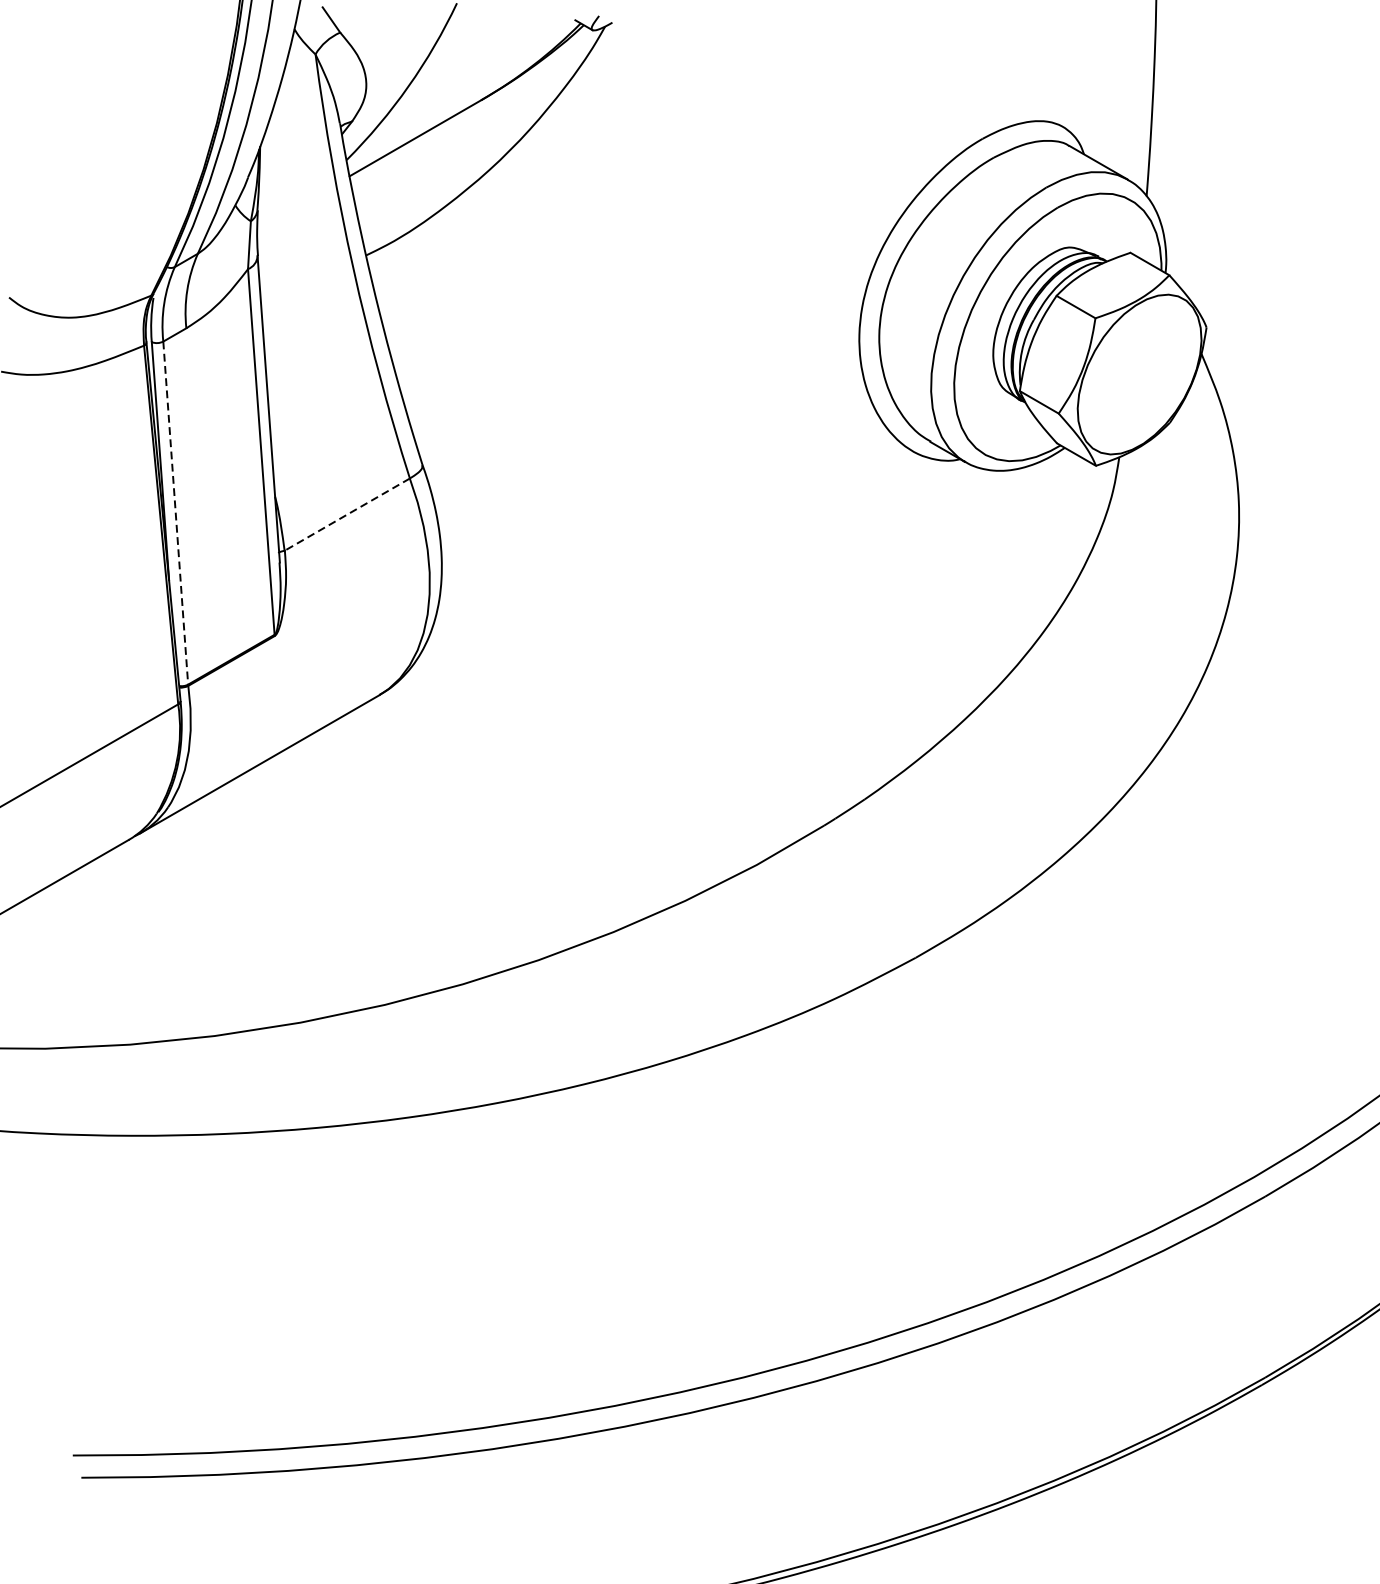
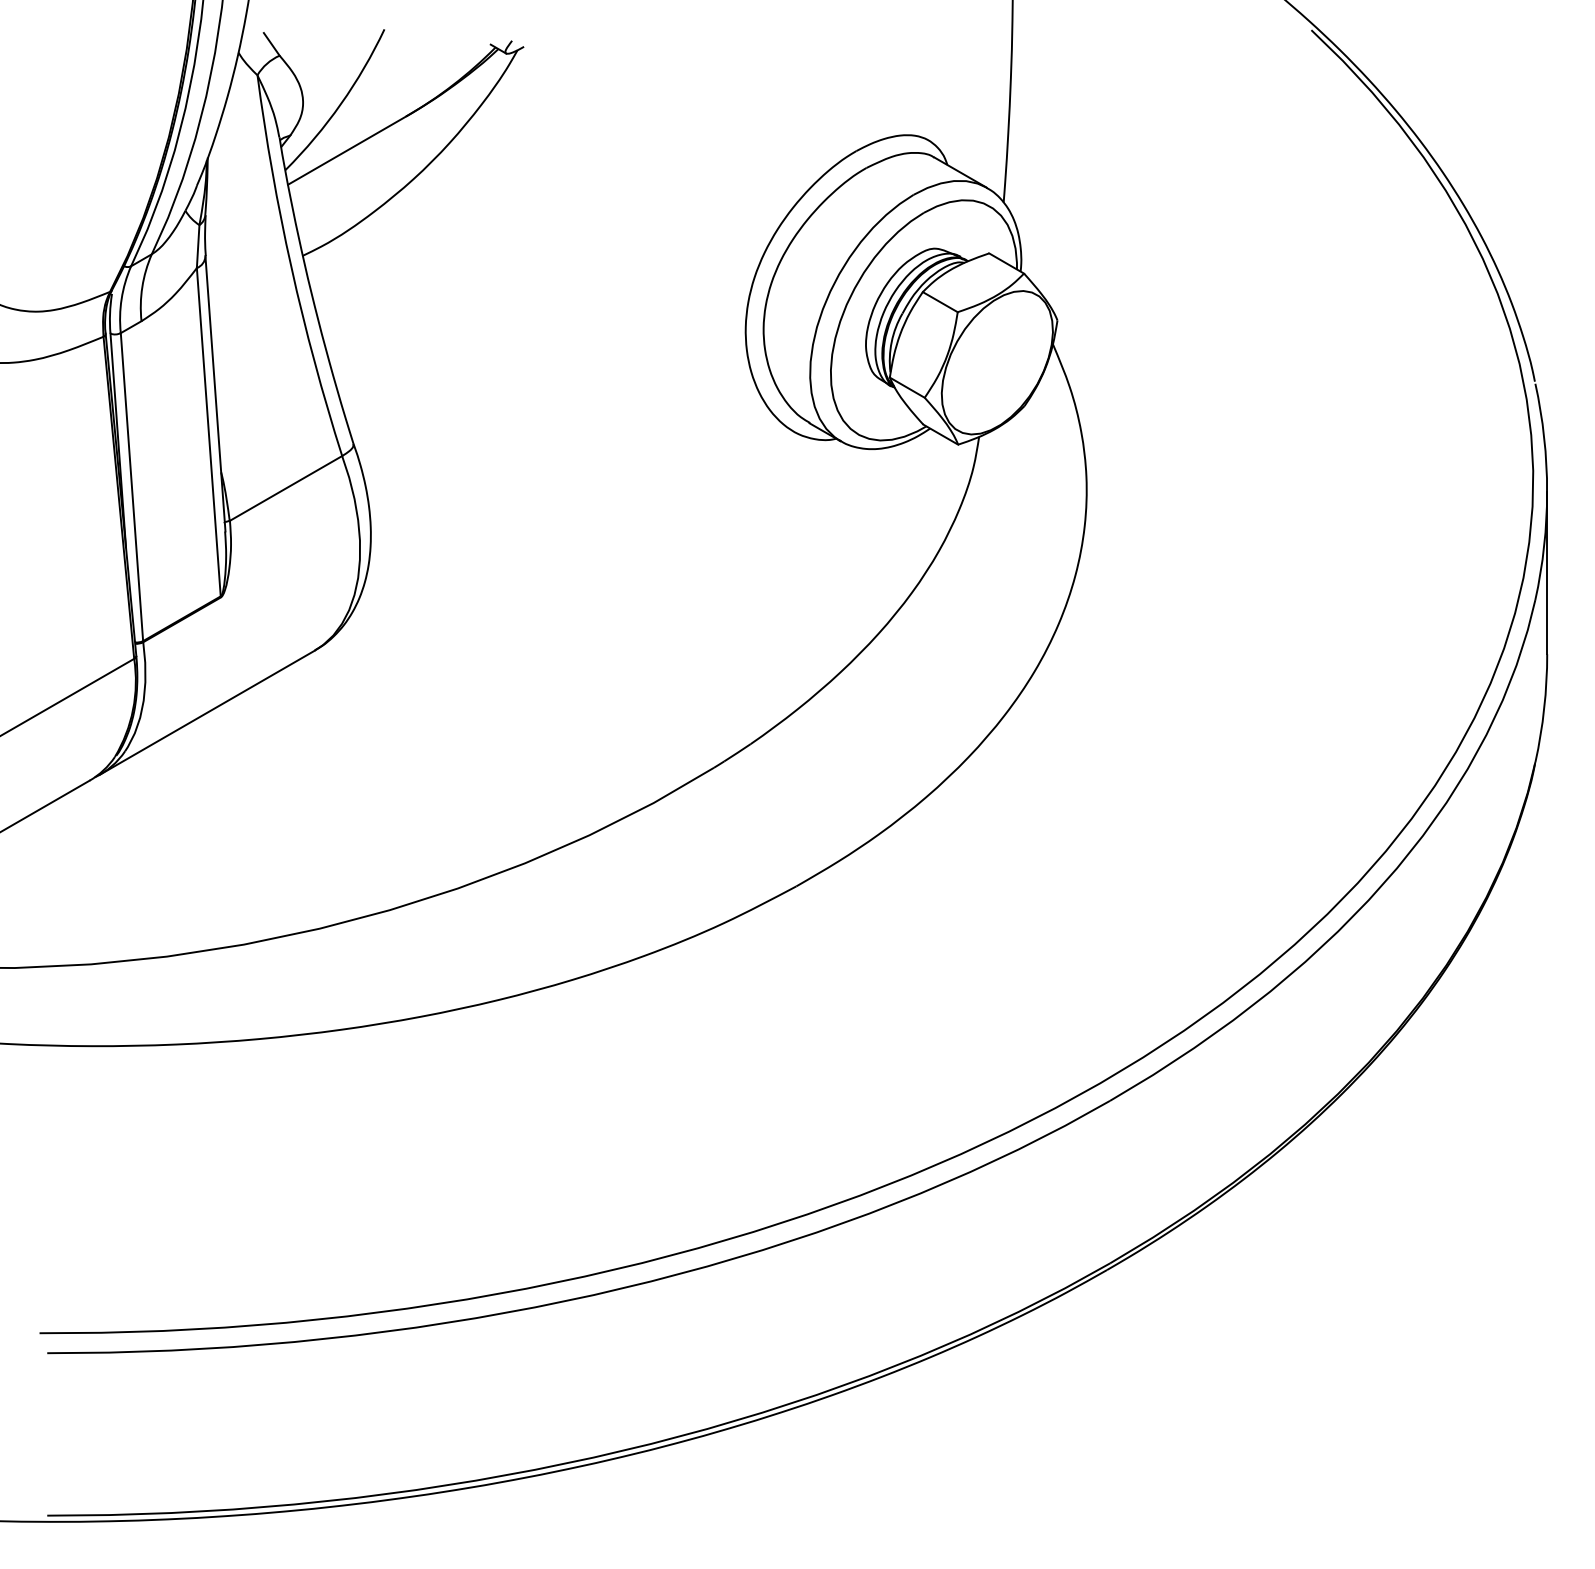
line: (176, 513) -> (132, 487), dashed -> solid
line: (347, 514) -> (286, 488), dashed -> solid

